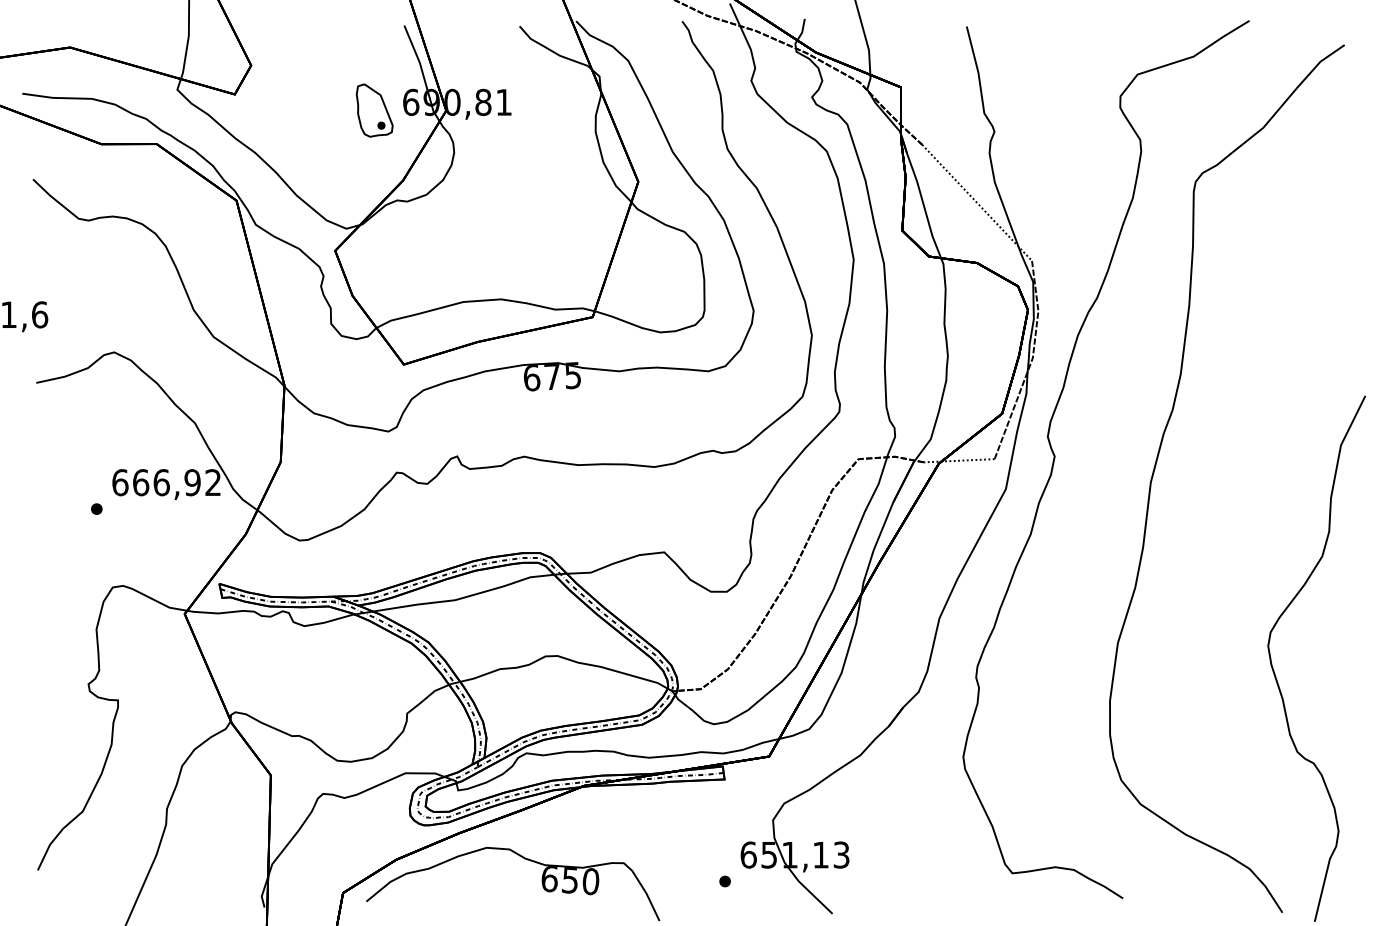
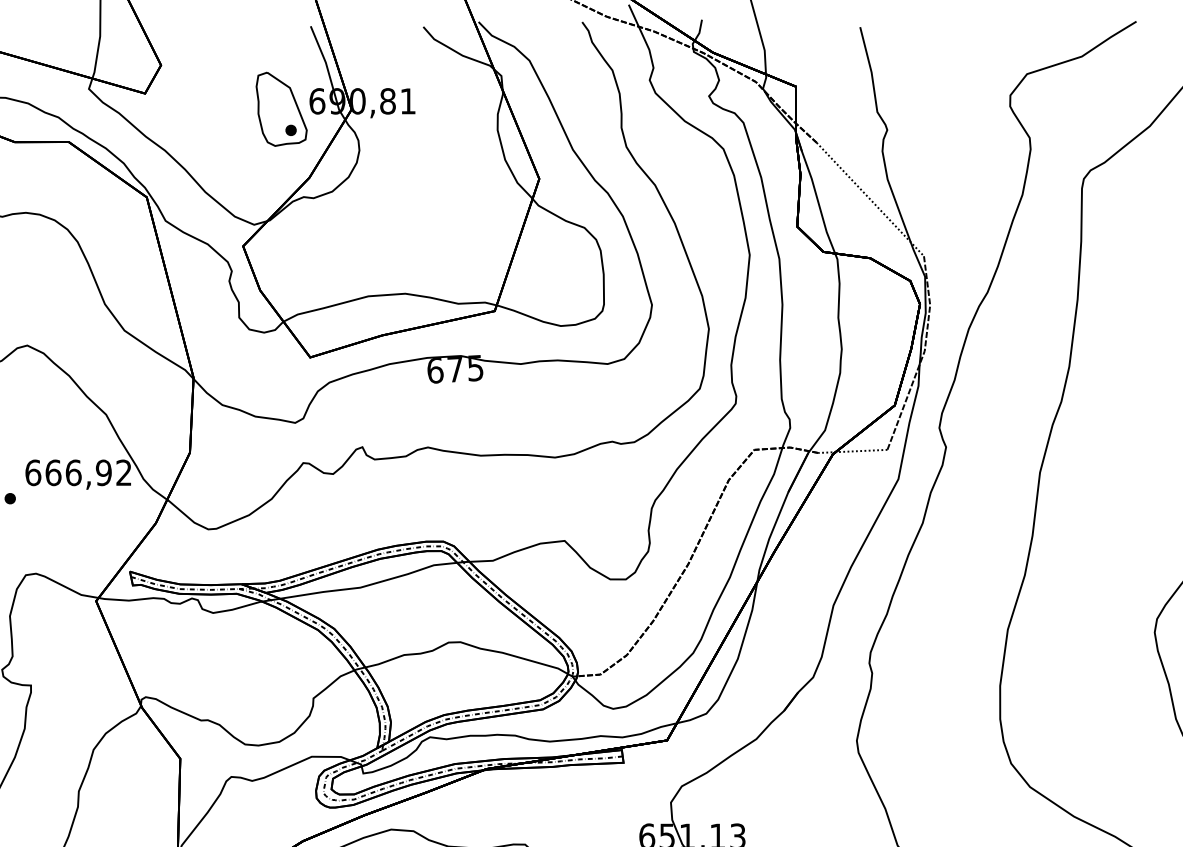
part: (374, 110) -> (281, 109), size x1.43

